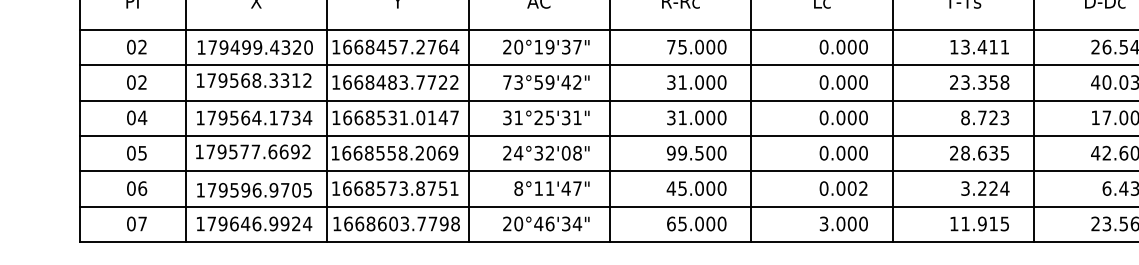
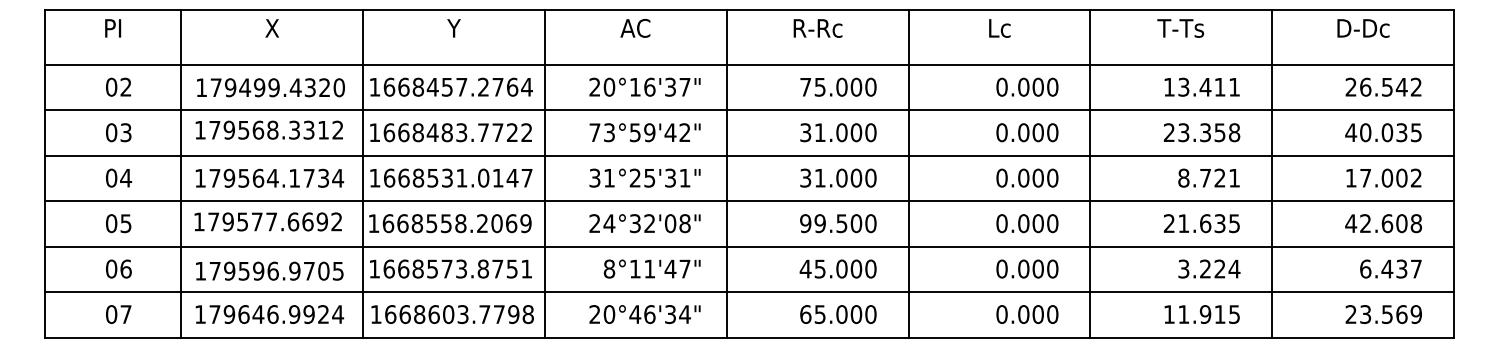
text: (549, 46) -> (649, 86), 20°19'37" -> 20°16'37"
text: (142, 82) -> (125, 132), 02 -> 03
text: (1004, 117) -> (1234, 177), 8.723 -> 8.721
text: (965, 153) -> (1183, 223), 28.635 -> 21.635
text: (863, 188) -> (1052, 268), 0.002 -> 0.000
text: (823, 223) -> (1001, 314), 3.000 -> 0.000

